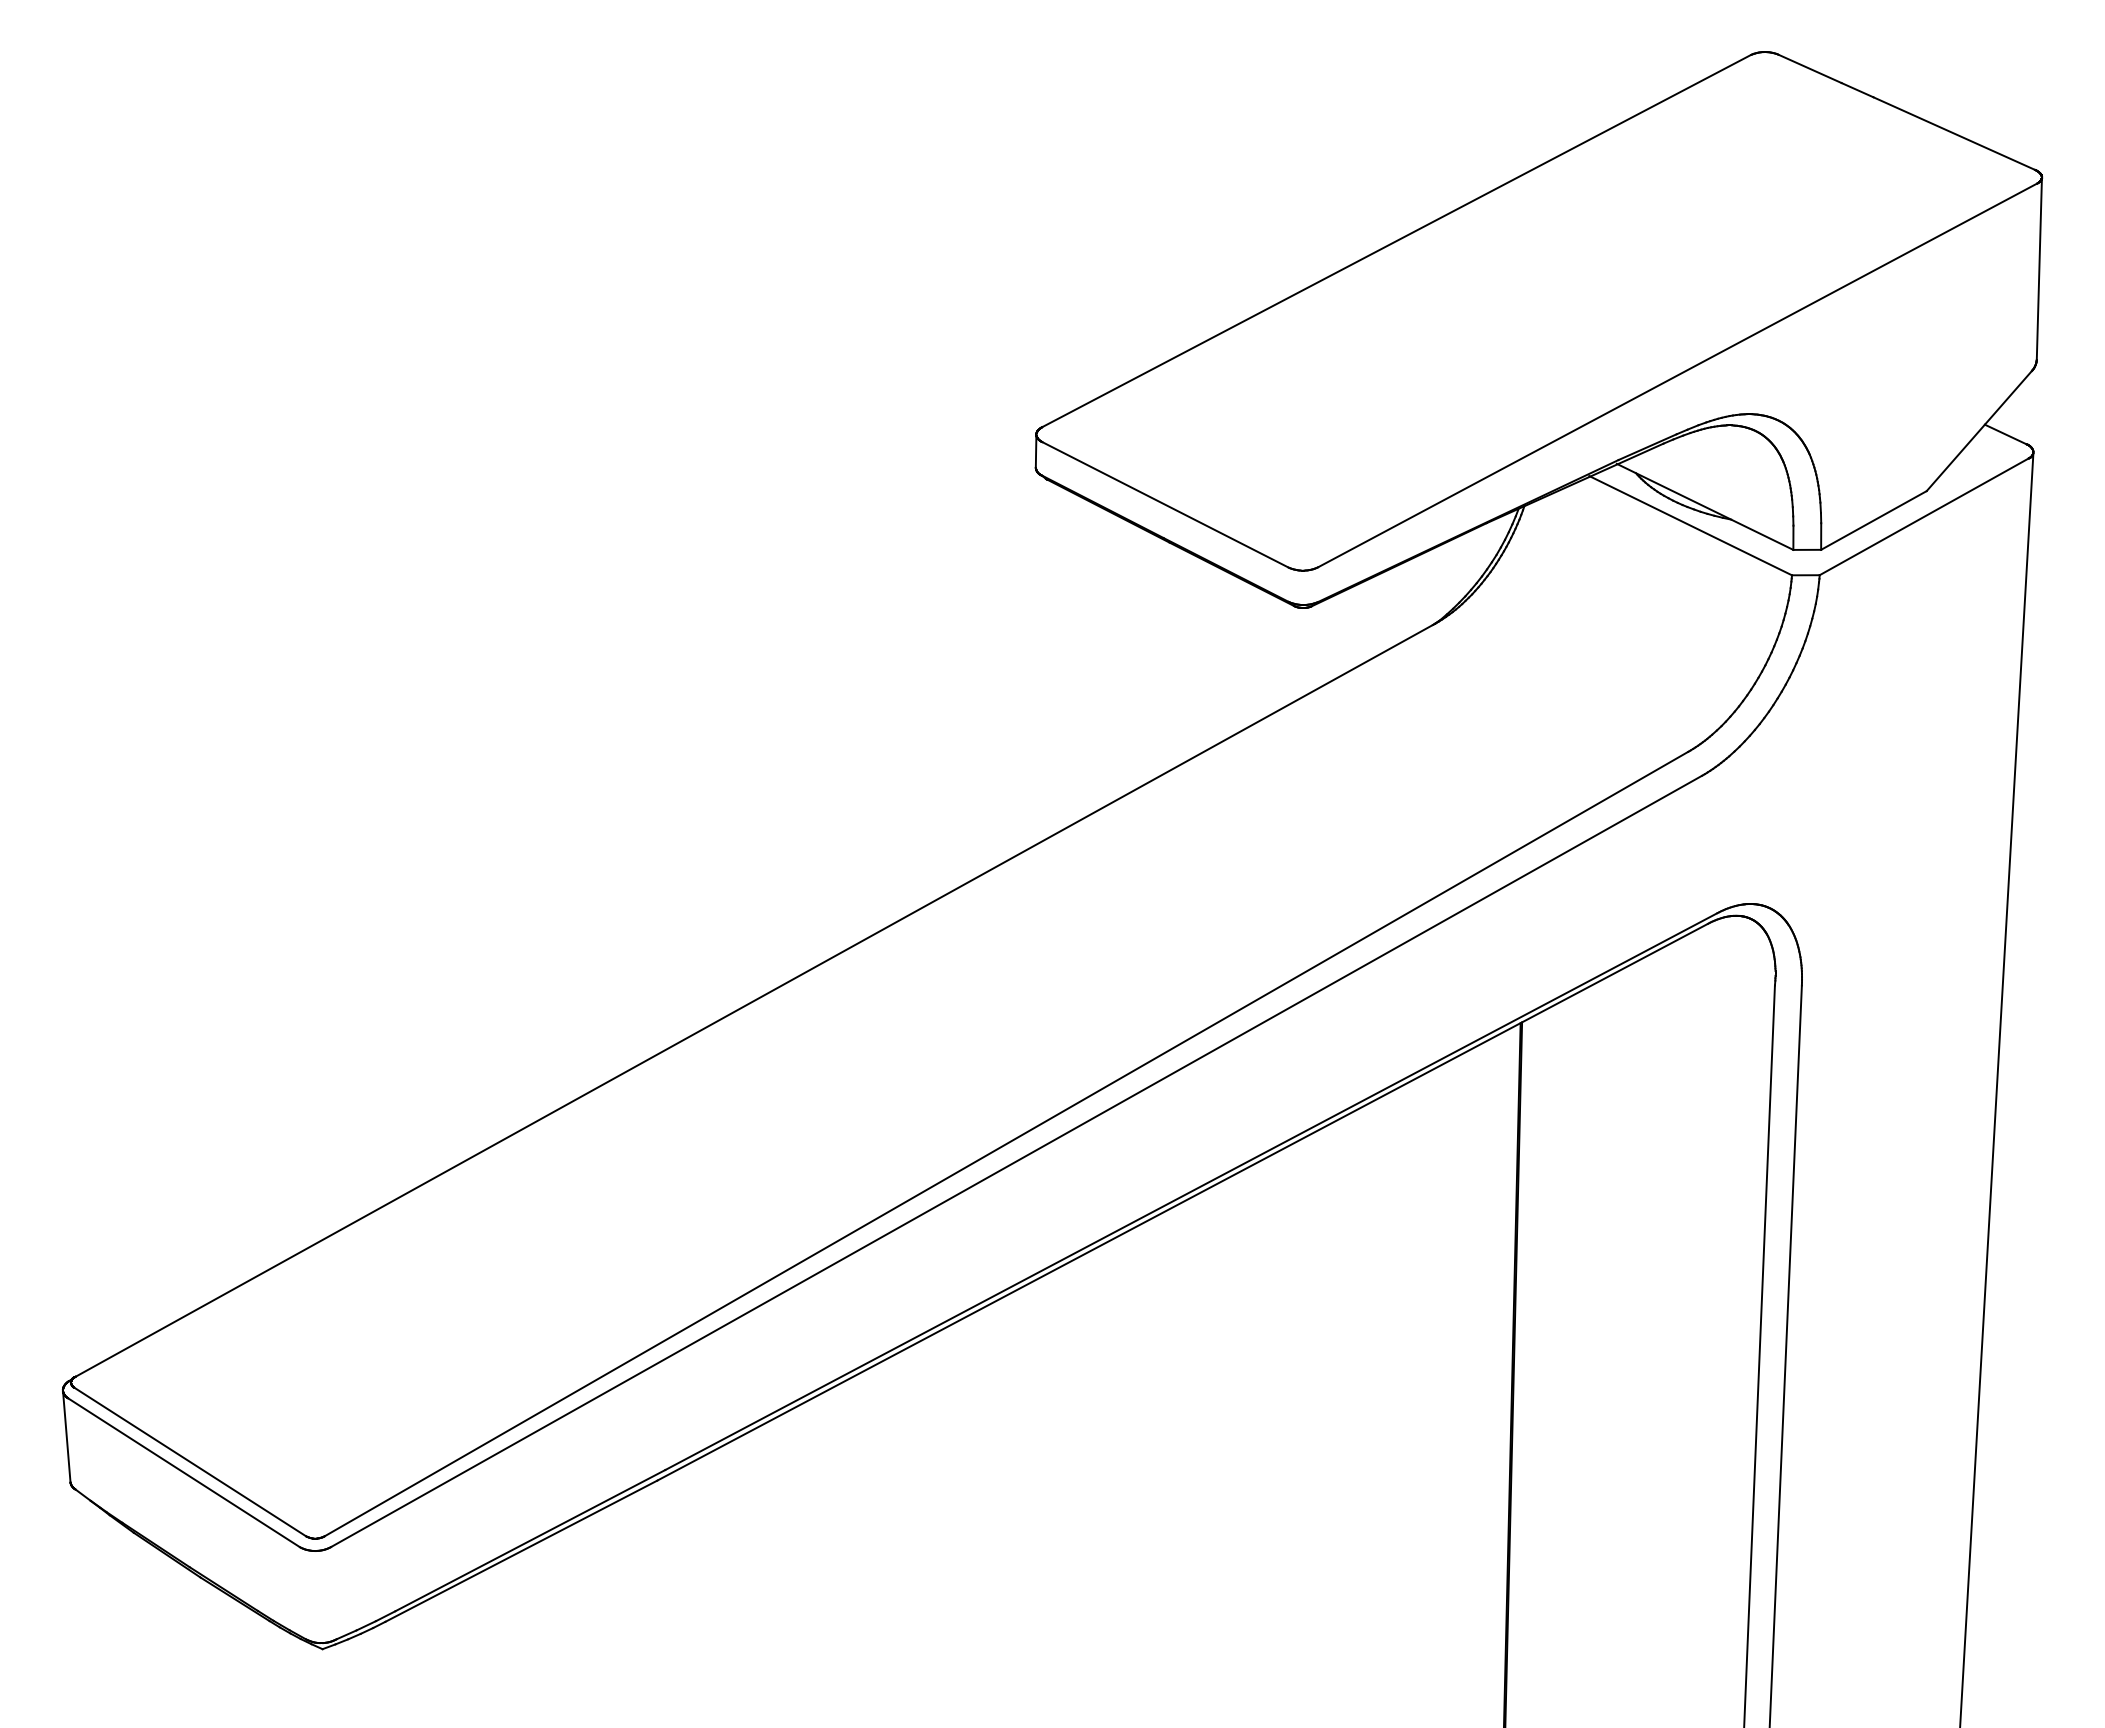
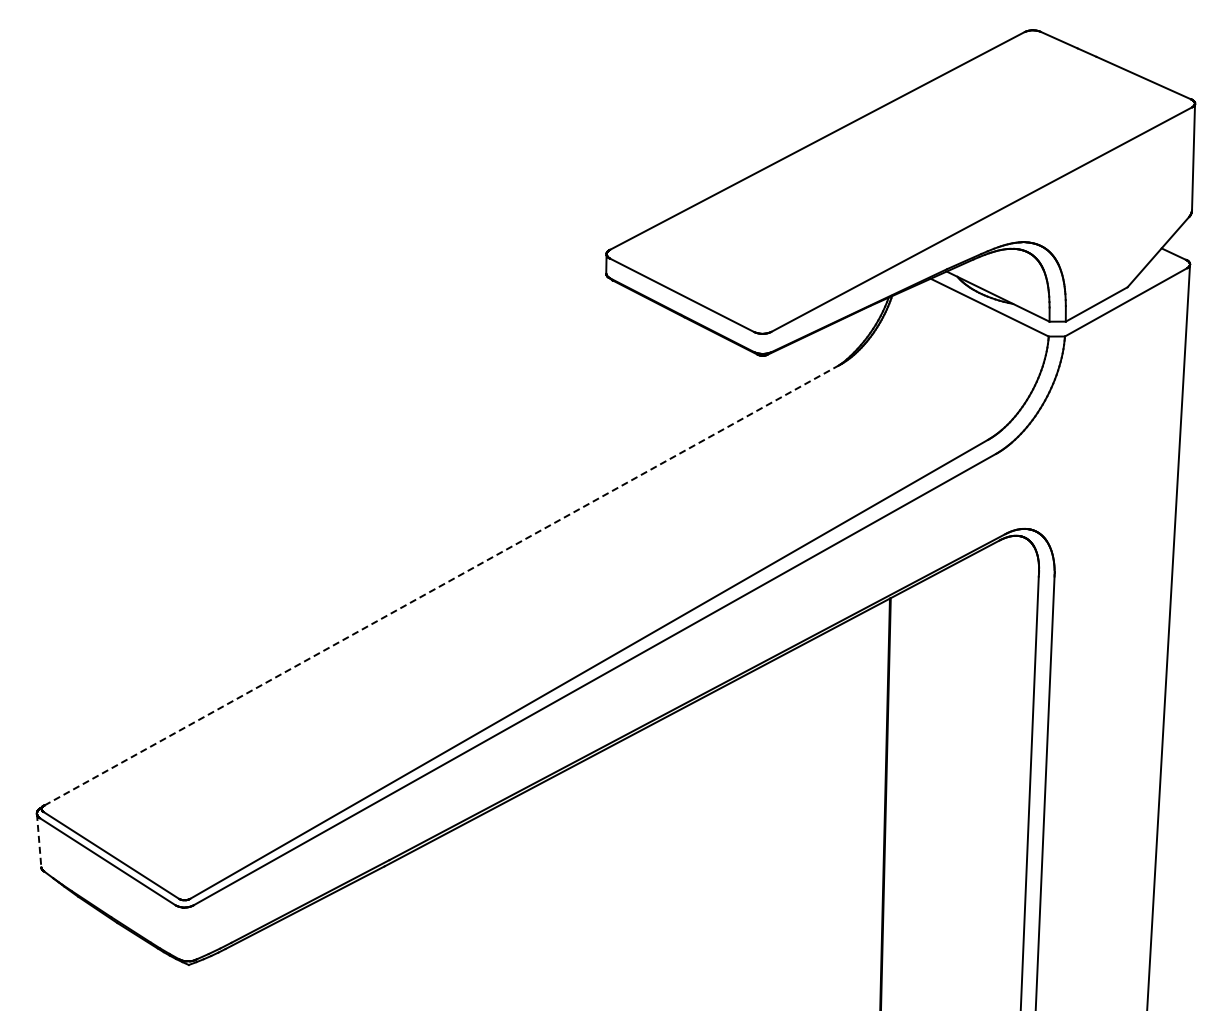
line: (756, 1000) -> (442, 585), solid -> dashed
line: (67, 1436) -> (39, 840), solid -> dashed

